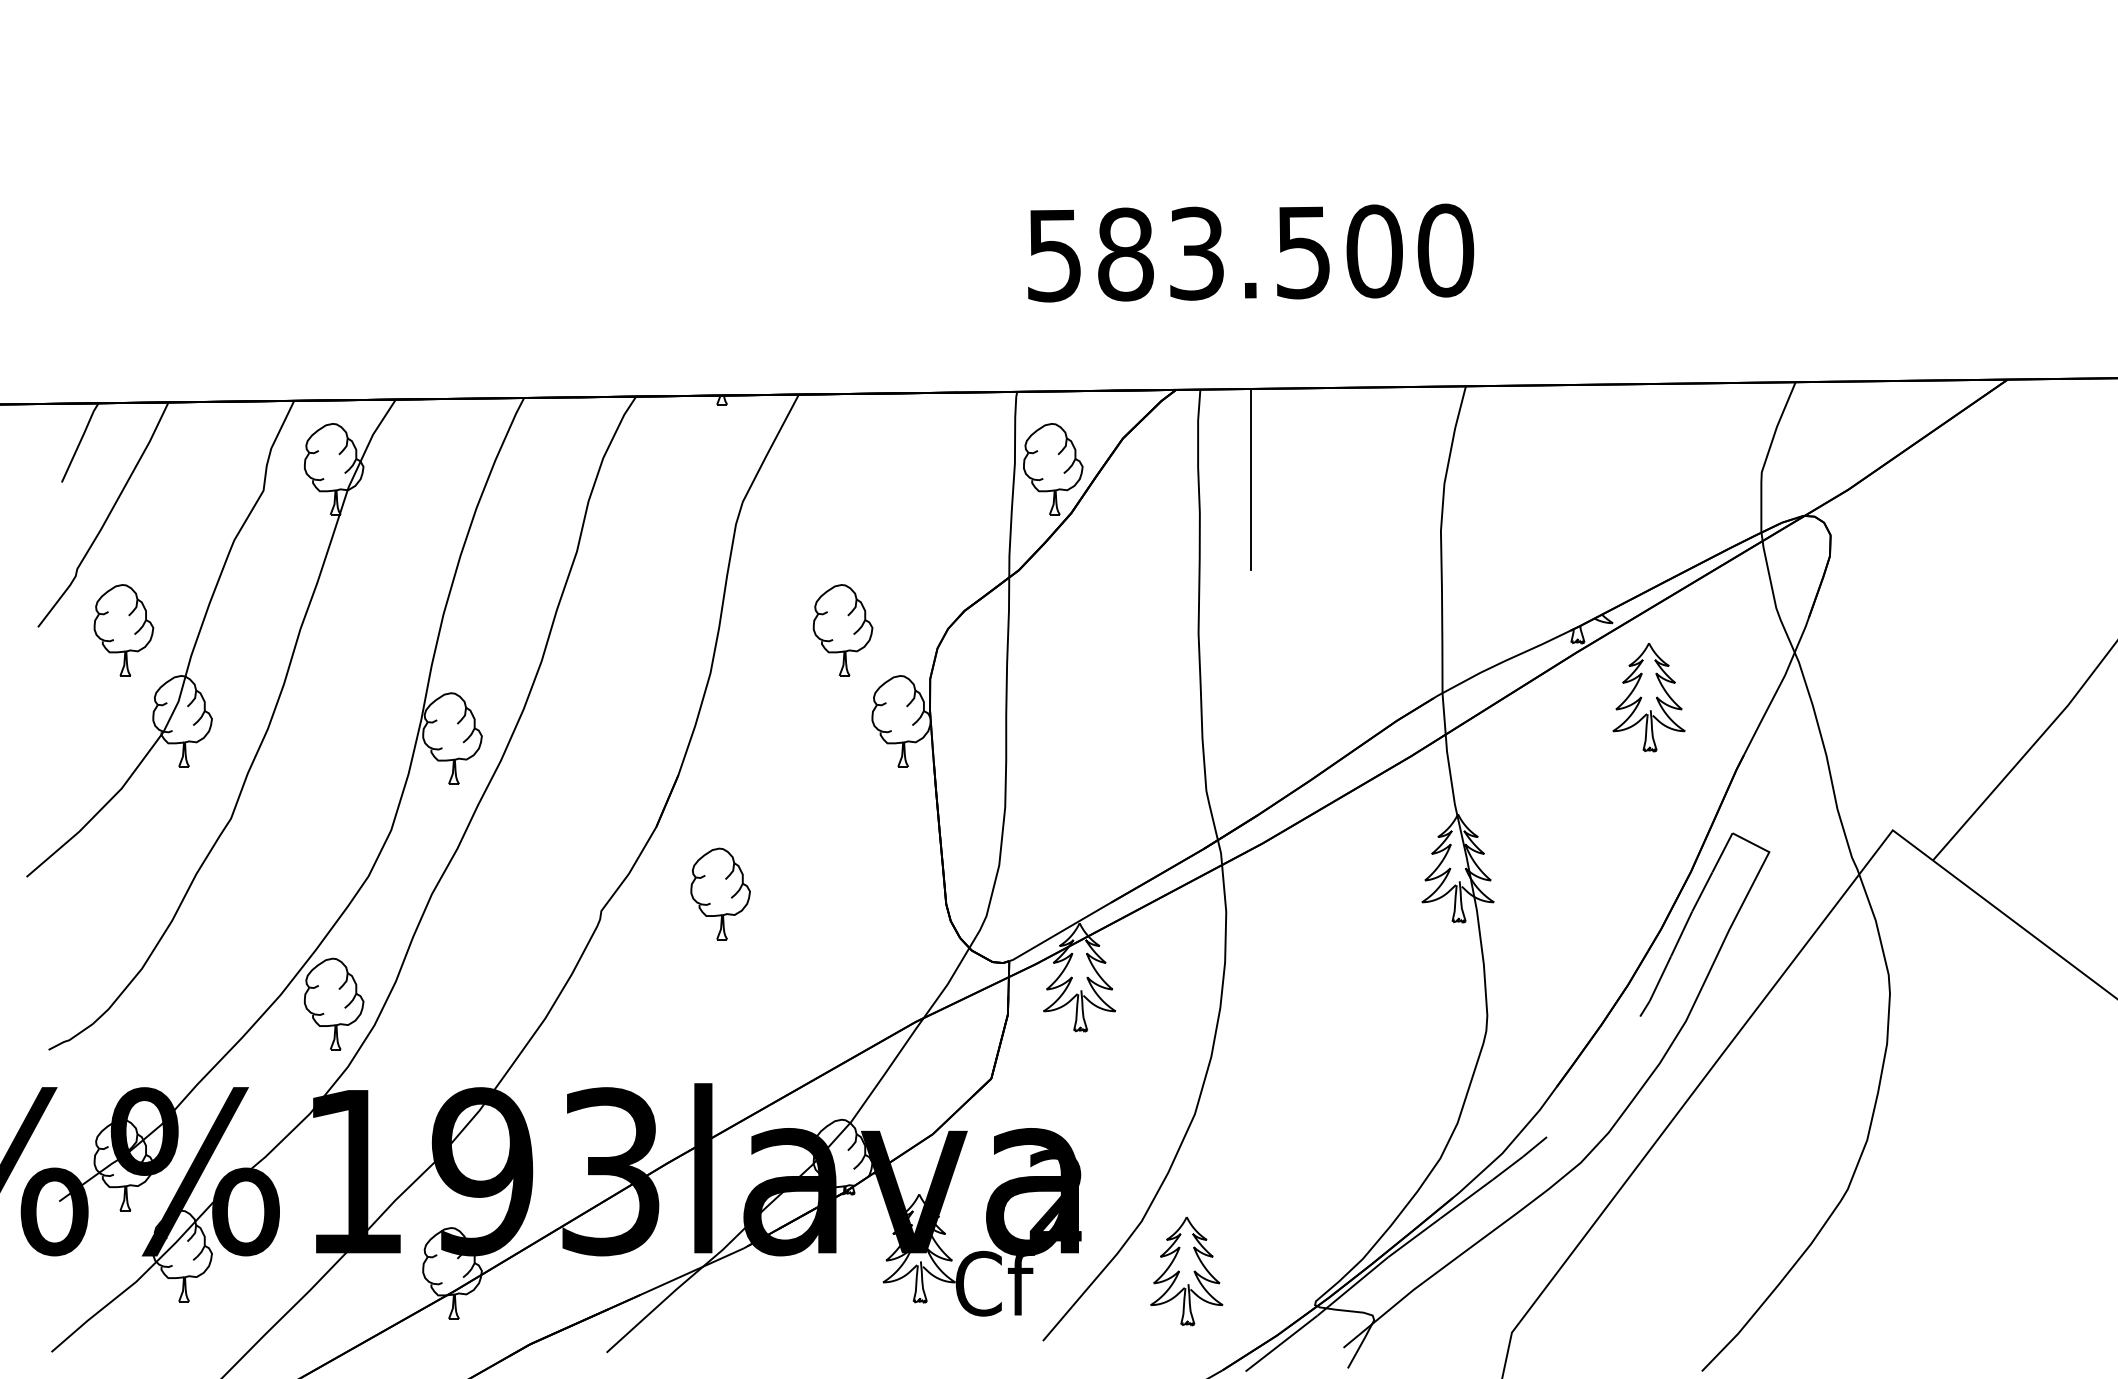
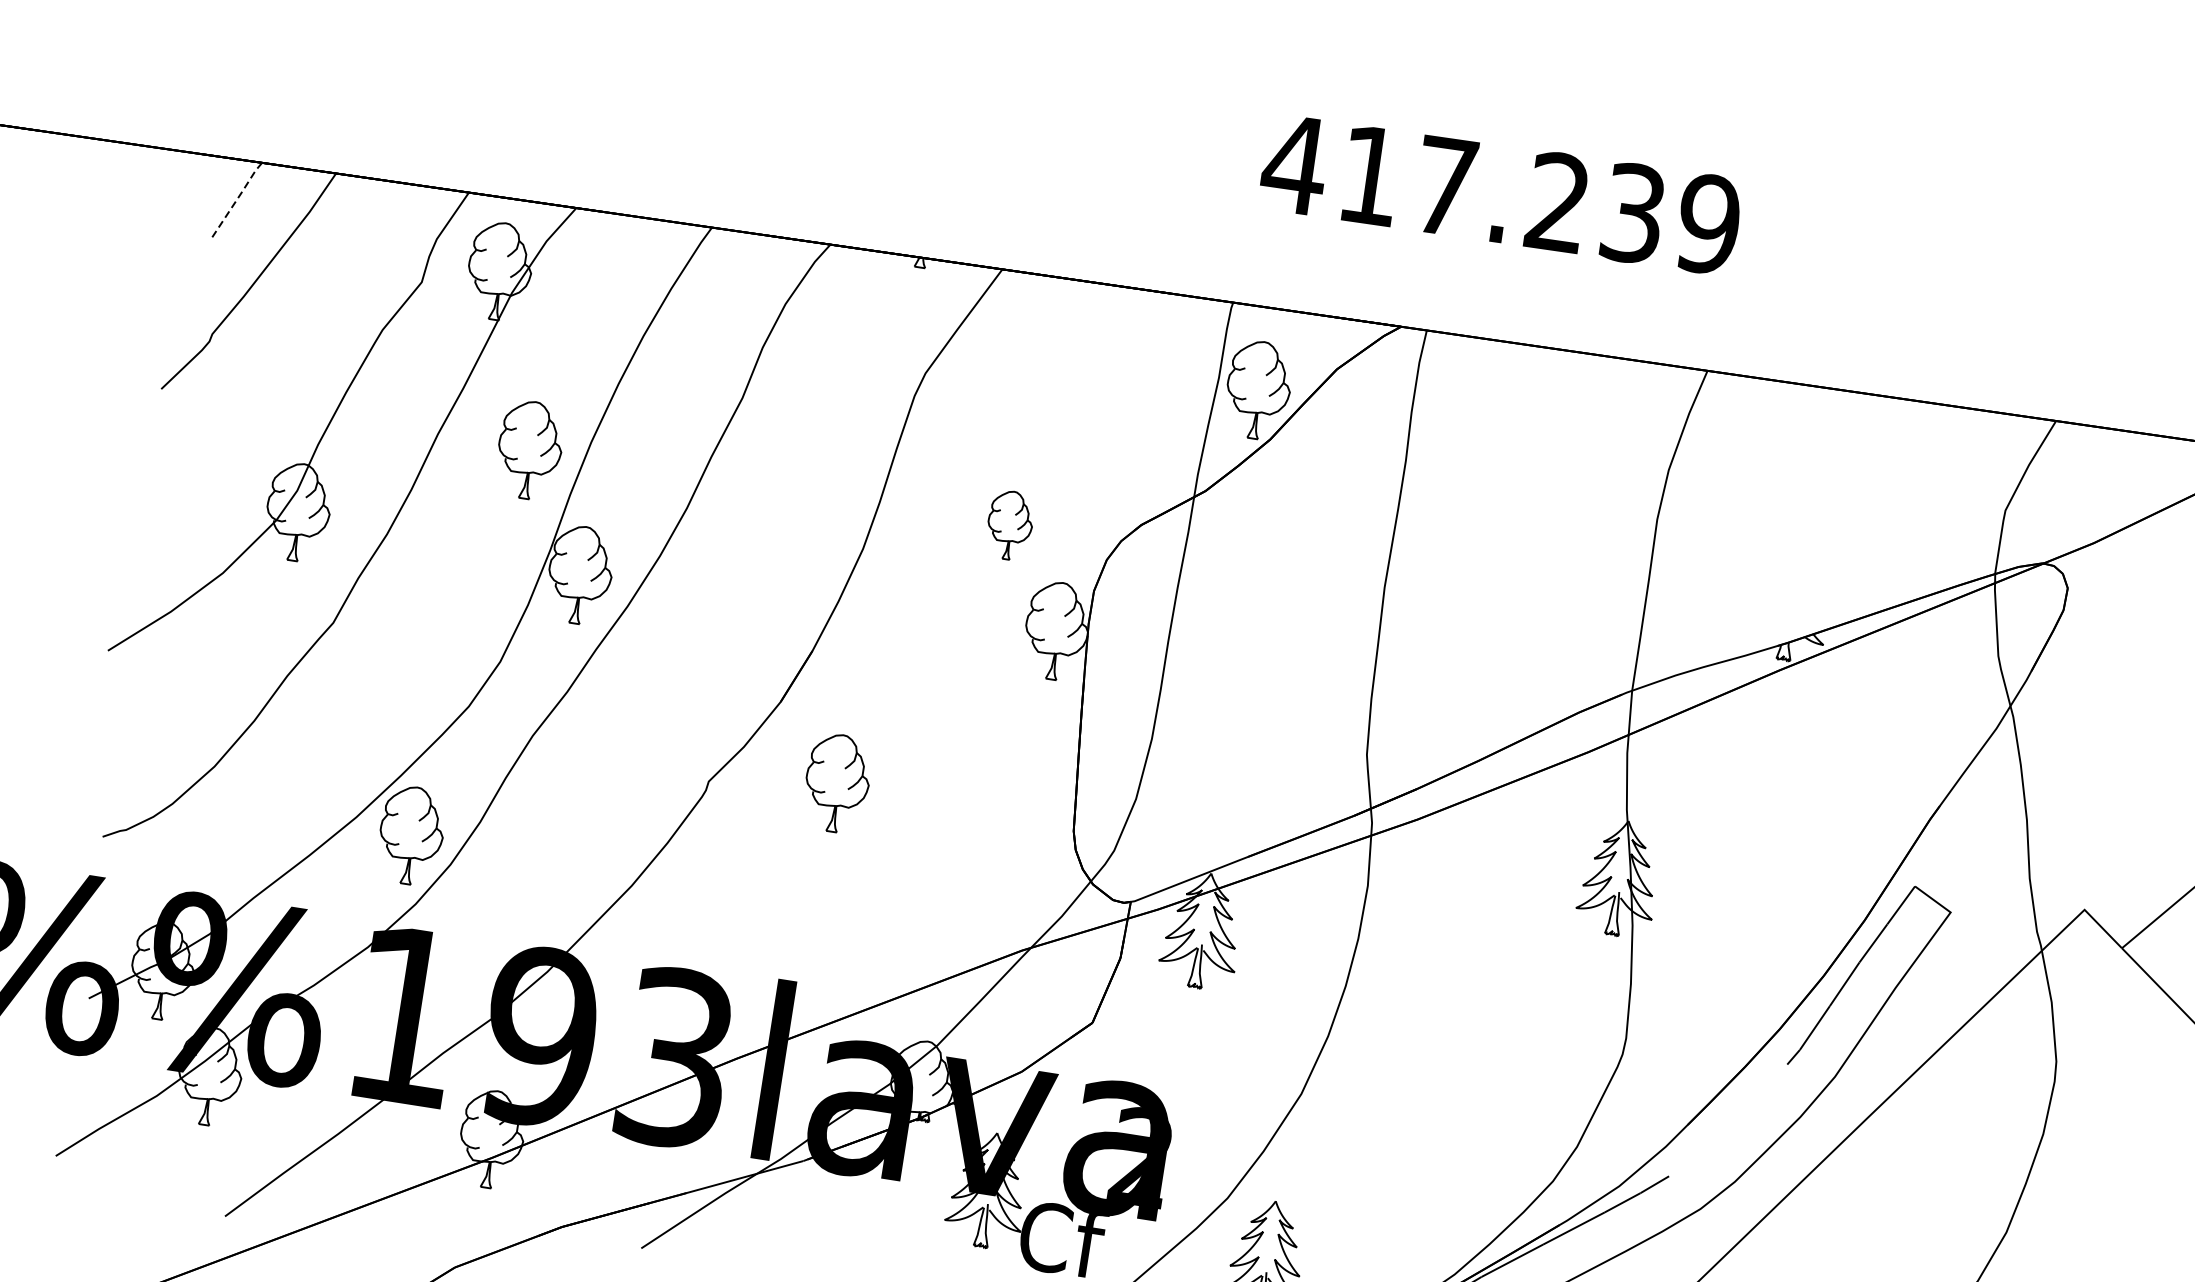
text: (1249, 252) -> (1501, 193), 583.500 -> 417.239
line: (80, 442) -> (236, 201), solid -> dashed
line: (1250, 479) -> (1464, 433), removed
part: (123, 630) -> (529, 450), moved
part: (842, 630) -> (1009, 525), size x0.7
part: (1648, 697) -> (1848, 729), removed

